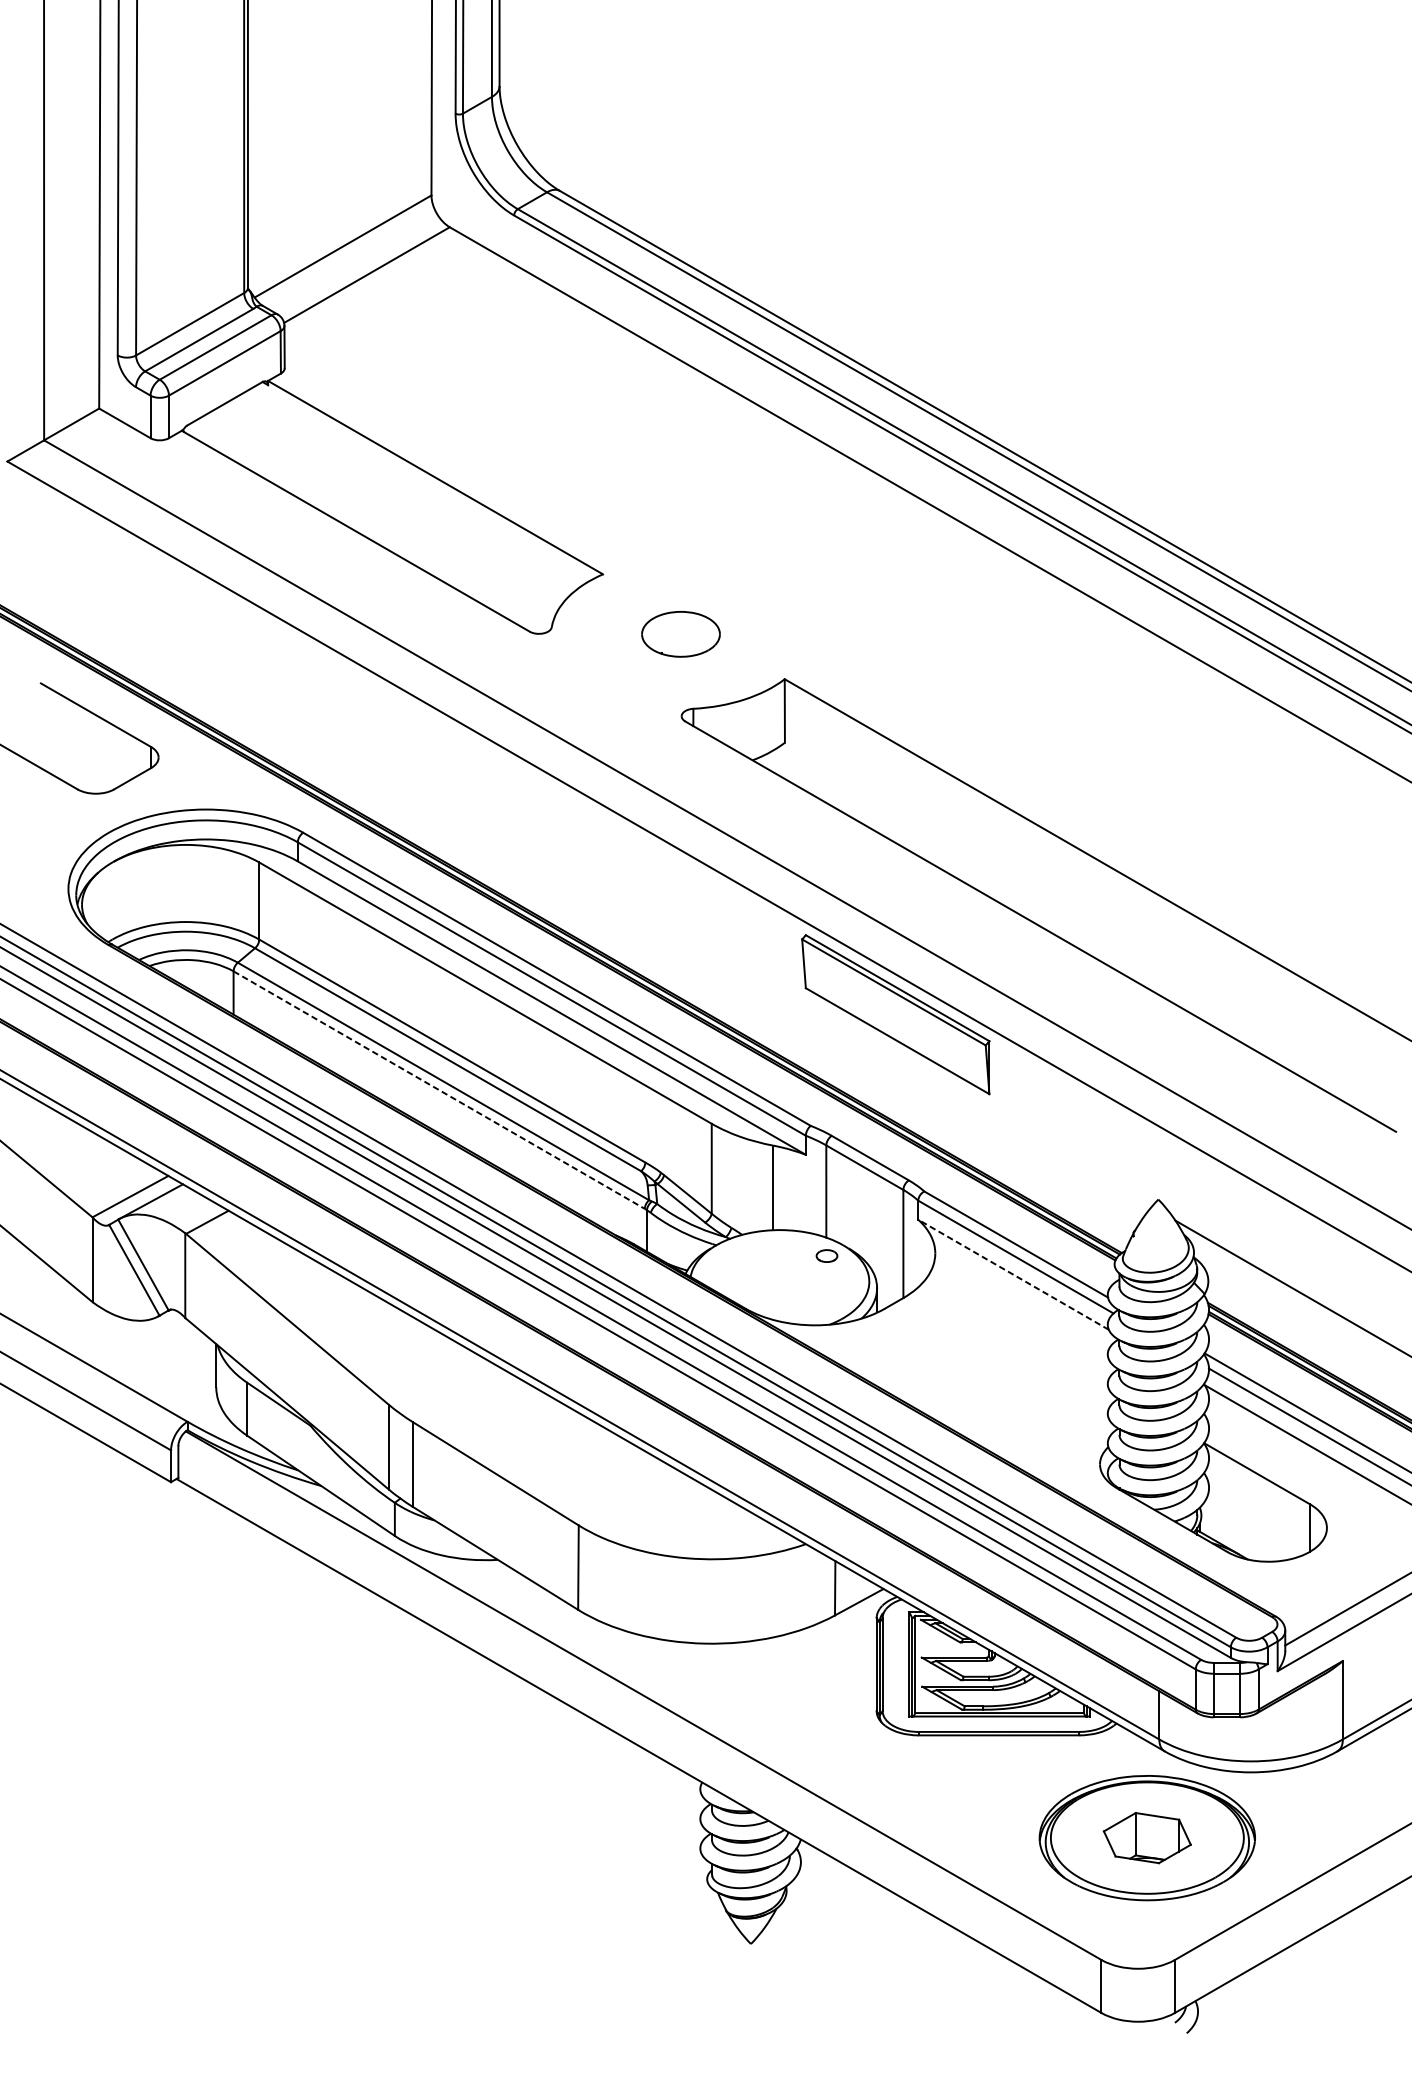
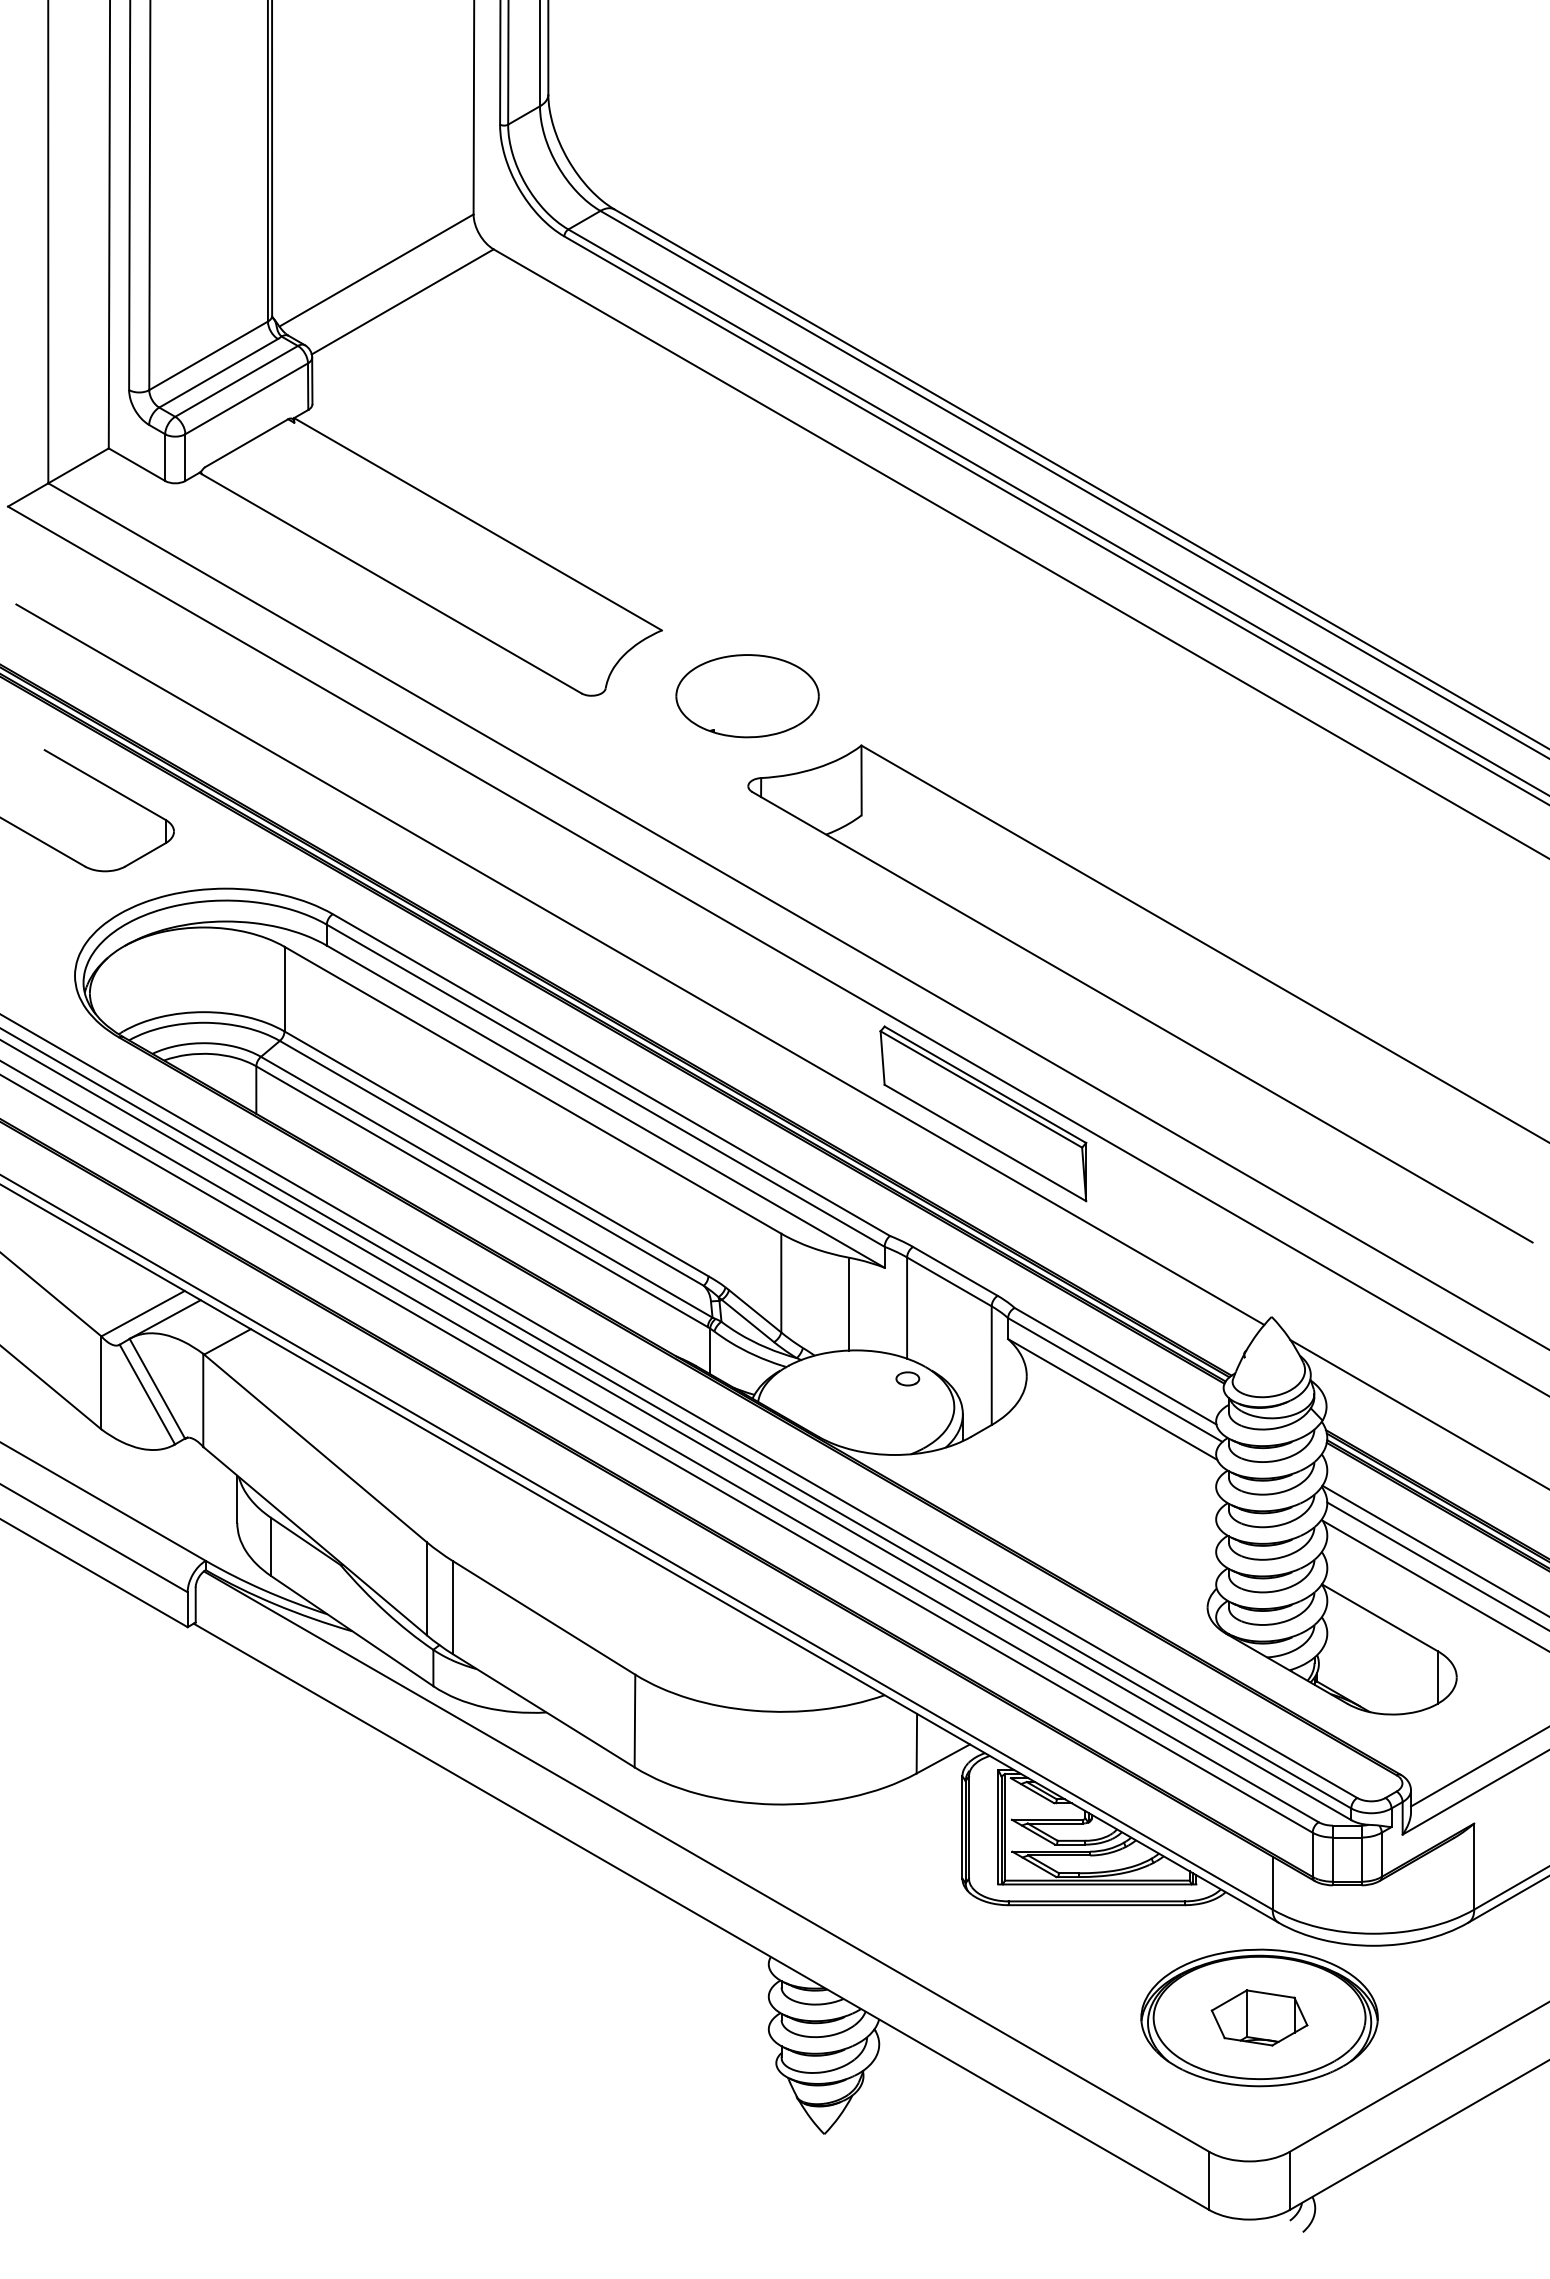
part: (680, 634) -> (747, 696), size x1.67
line: (583, 878) -> (640, 964), added
line: (439, 1089) -> (482, 1196), dashed -> solid
line: (1013, 1274) -> (1112, 1399), dashed -> solid

